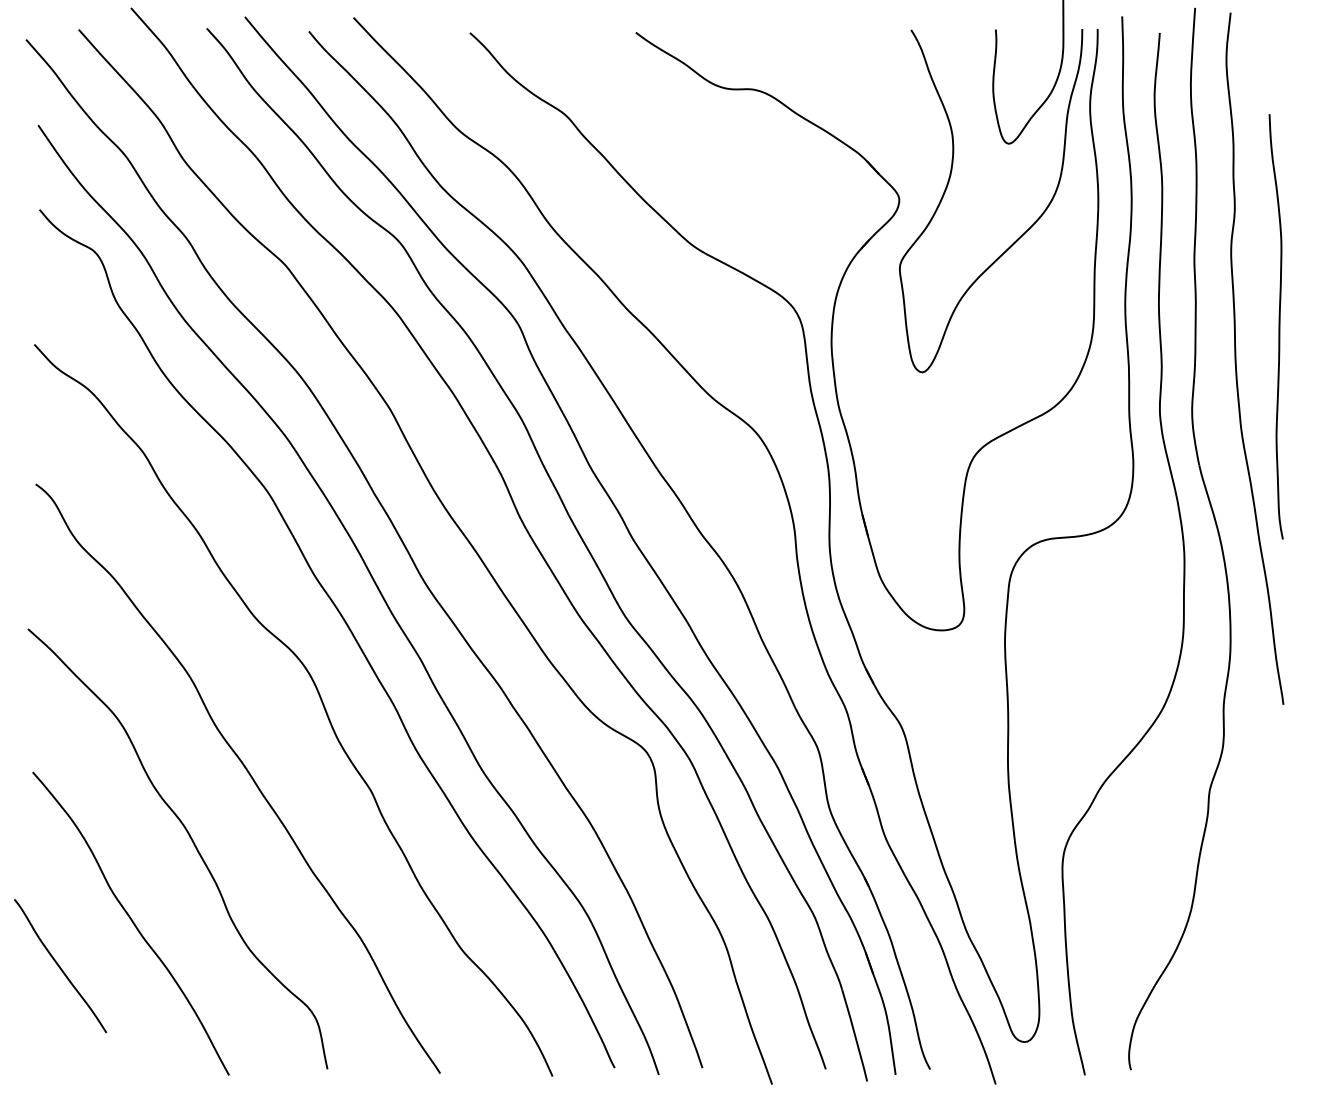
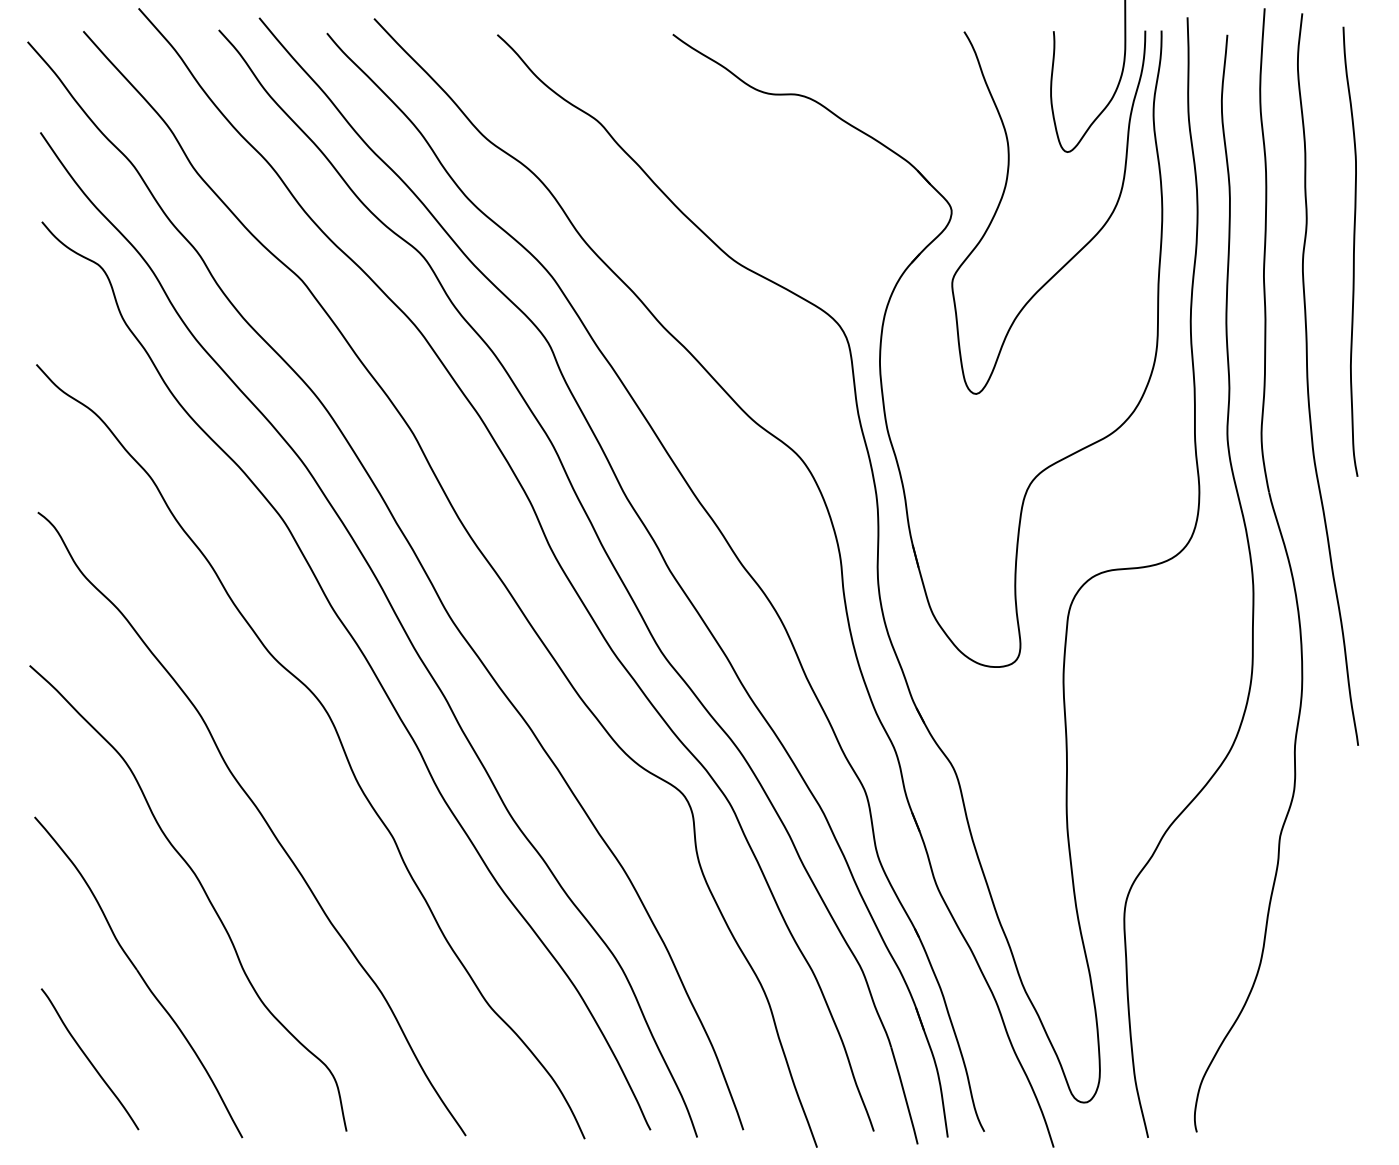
curve: (1279, 326) -> (1353, 251), moved
curve: (59, 966) -> (89, 1059), moved

